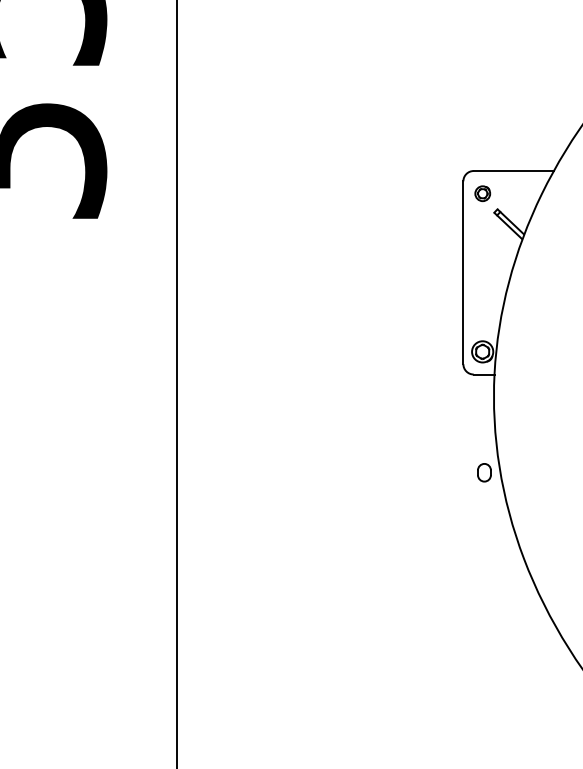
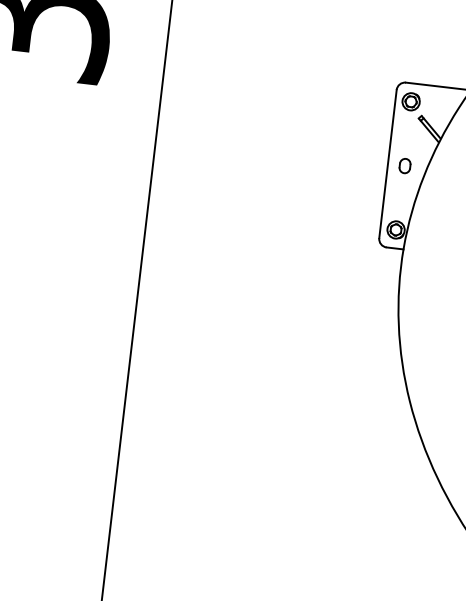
part: (482, 193) -> (411, 101), size x1.43
part: (484, 472) -> (405, 165), moved

